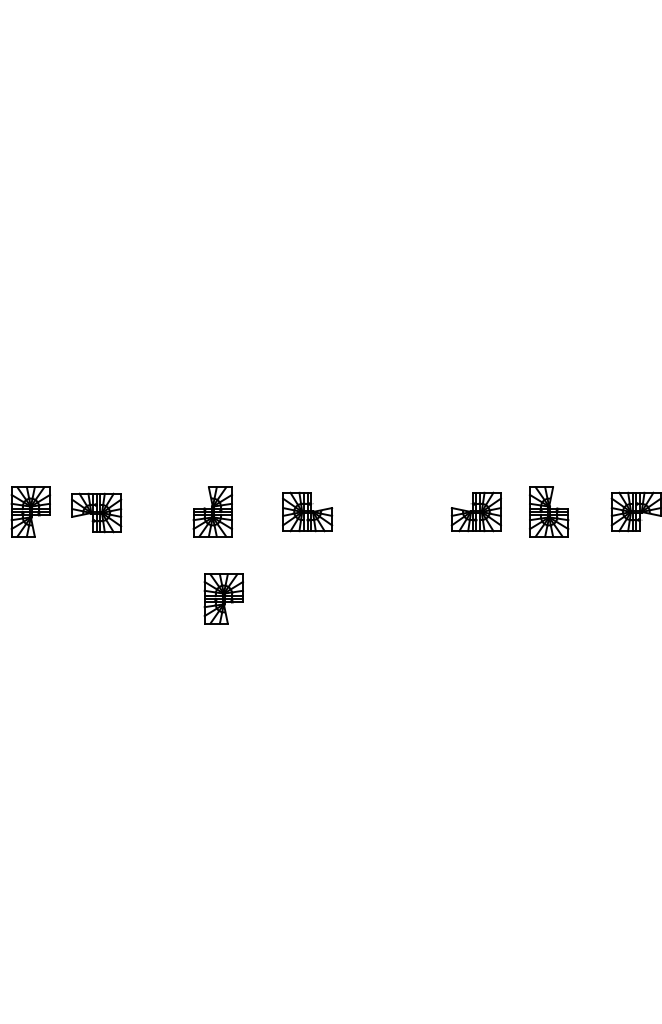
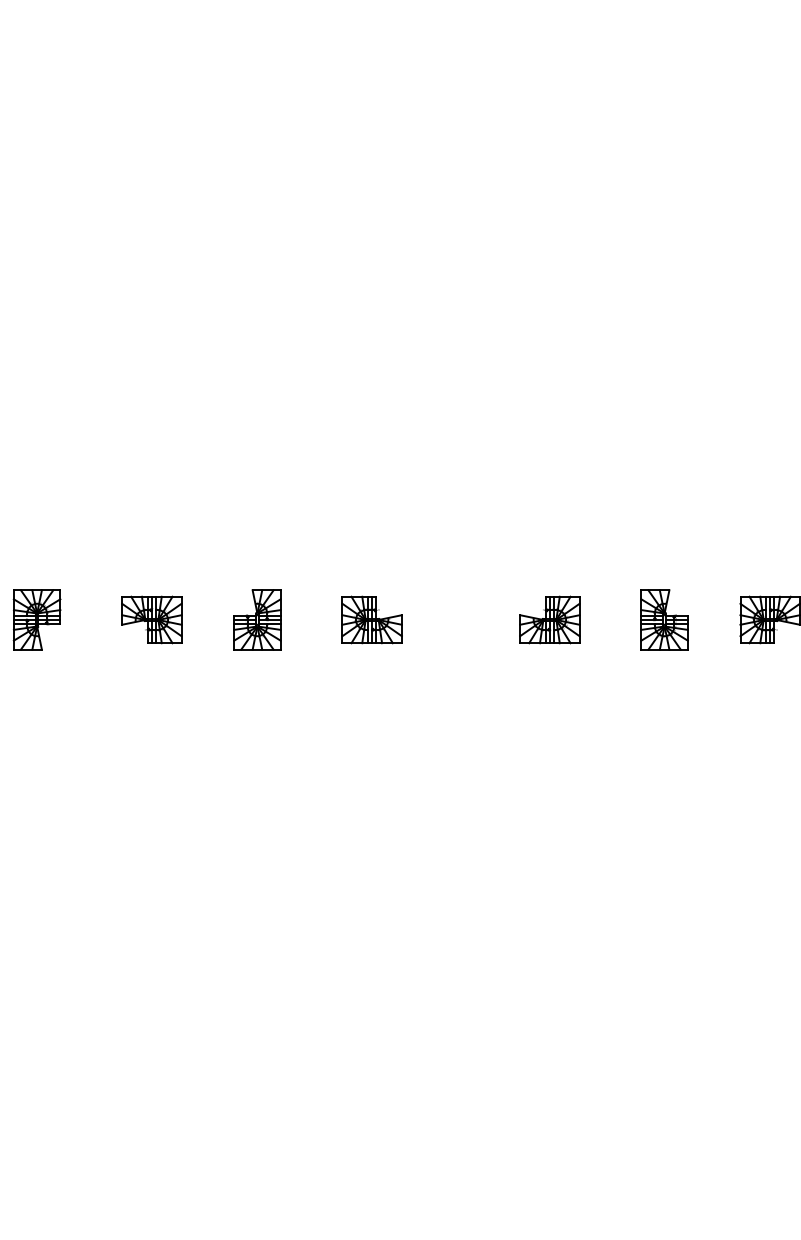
part: (475, 511) -> (548, 619), moved
part: (96, 512) -> (151, 619), moved
part: (223, 598) -> (270, 724), removed

